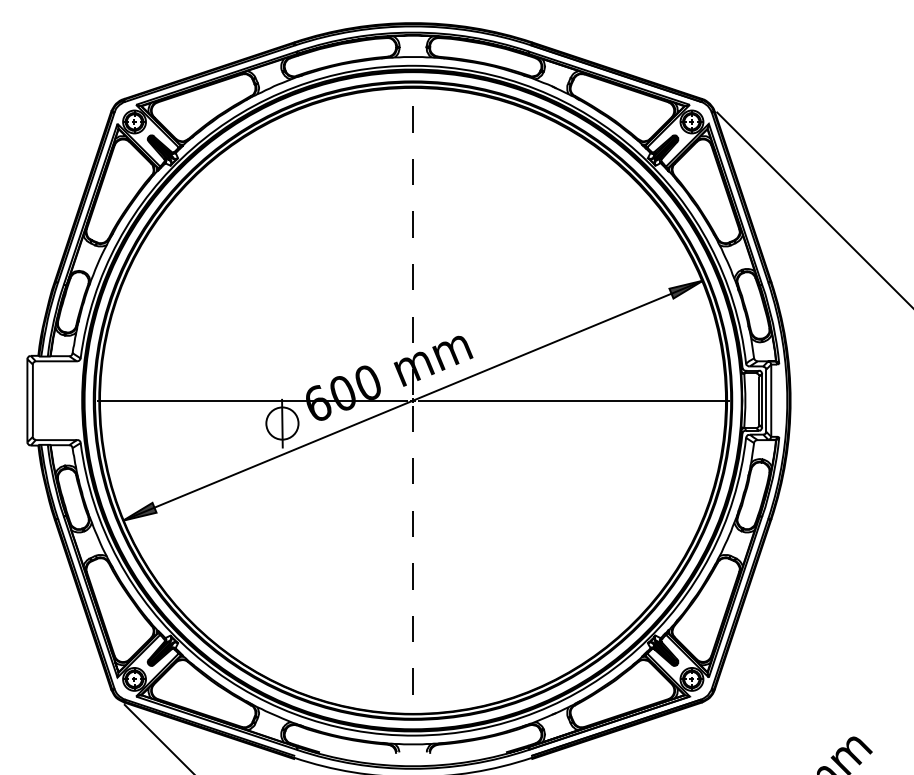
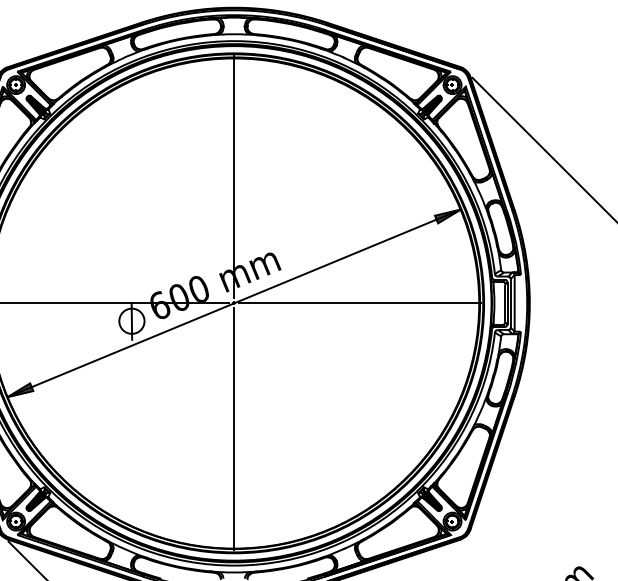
line: (413, 239) -> (234, 177), dashed -> solid
line: (413, 561) -> (234, 429), dashed -> solid

